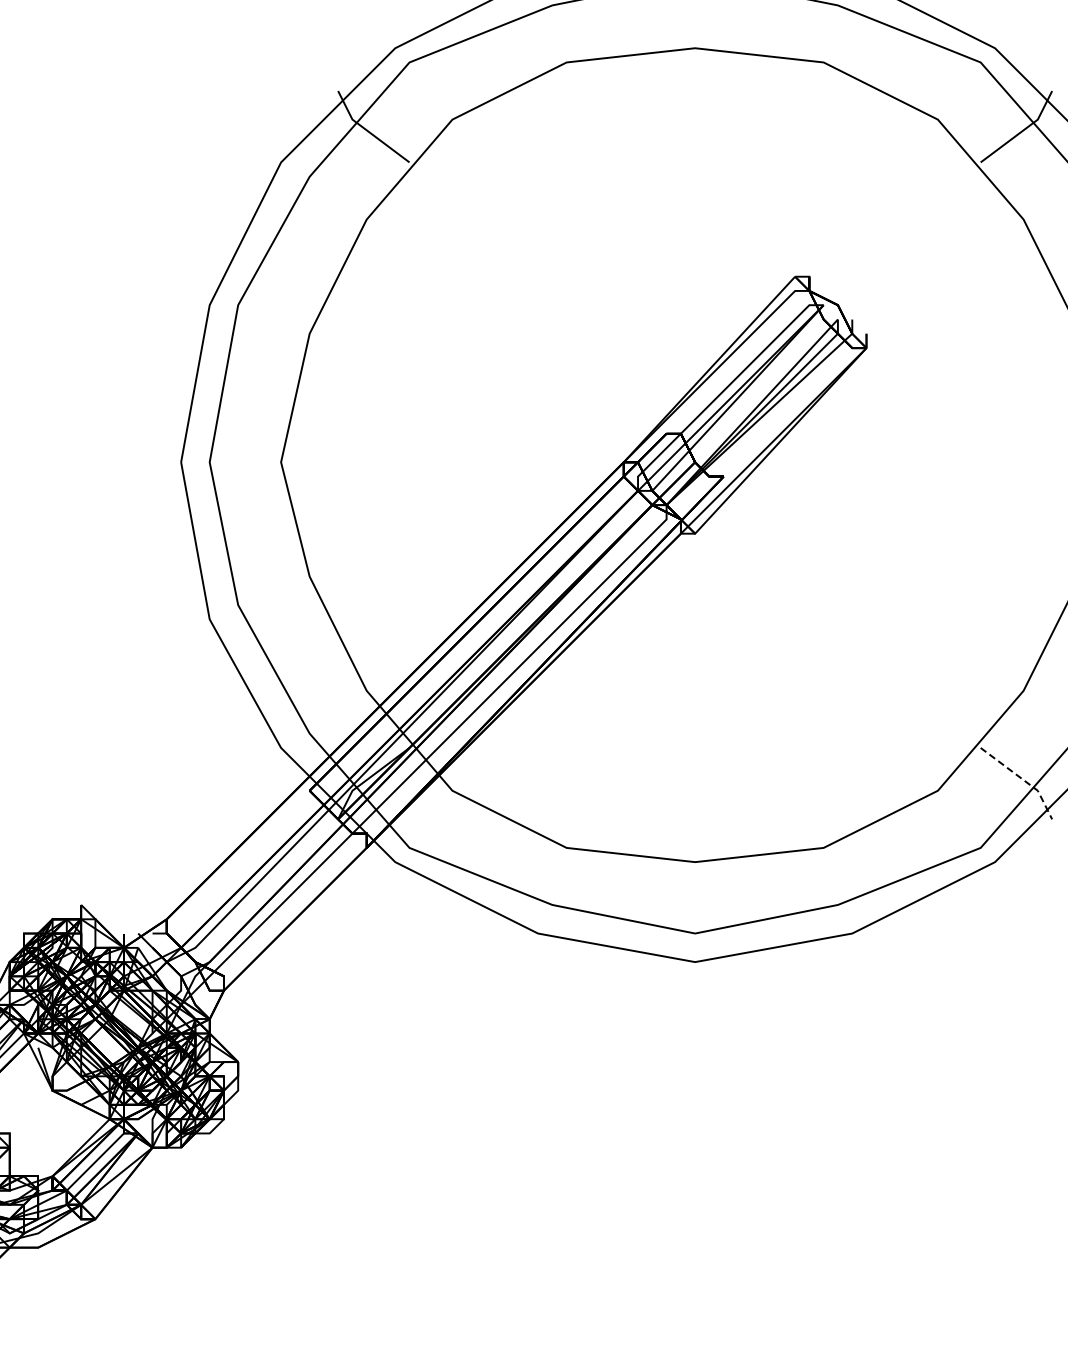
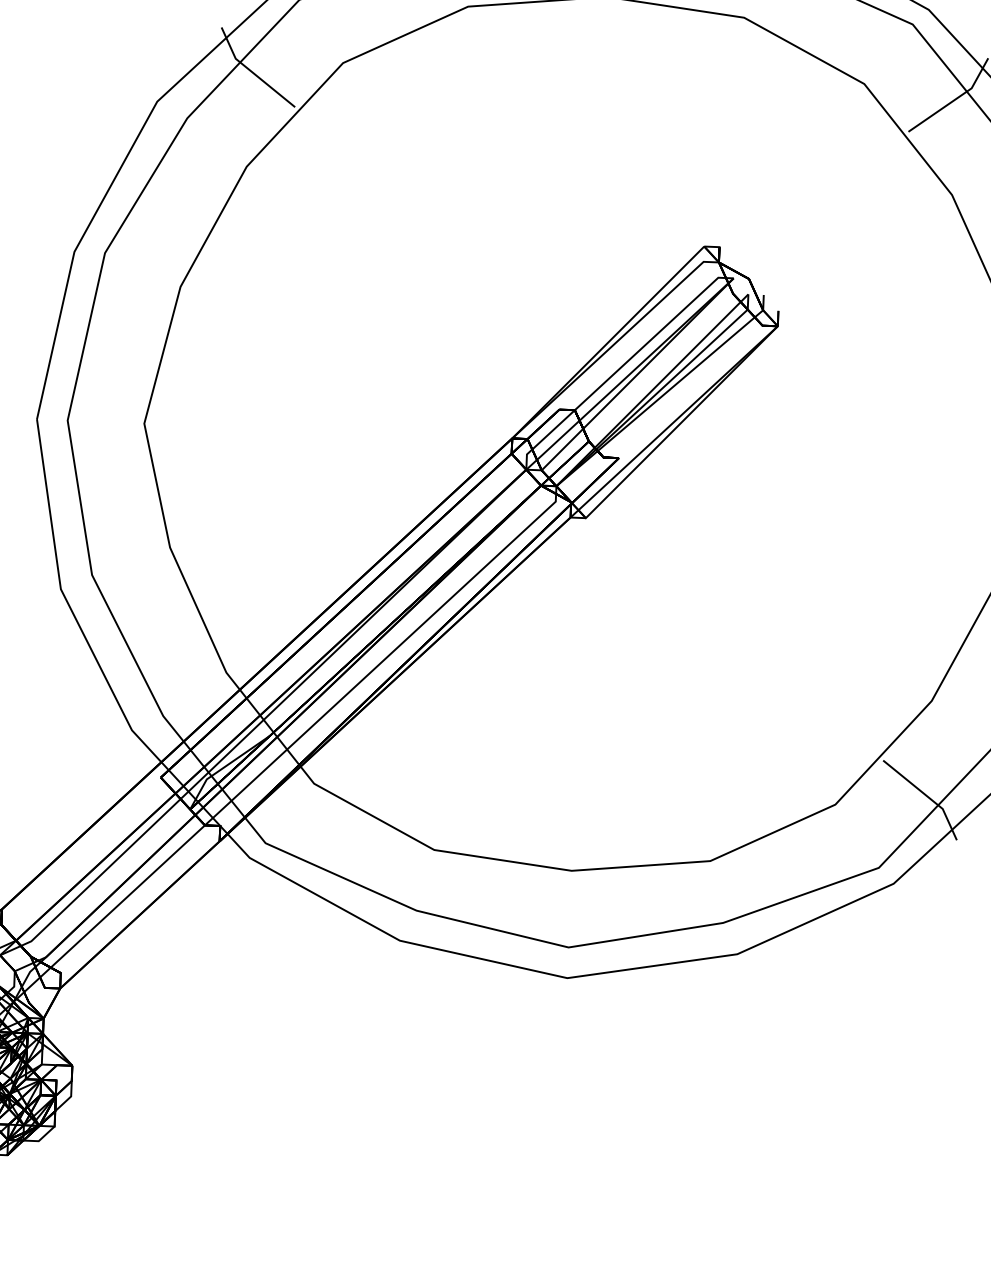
line: (1022, 779) -> (926, 796), dashed -> solid

